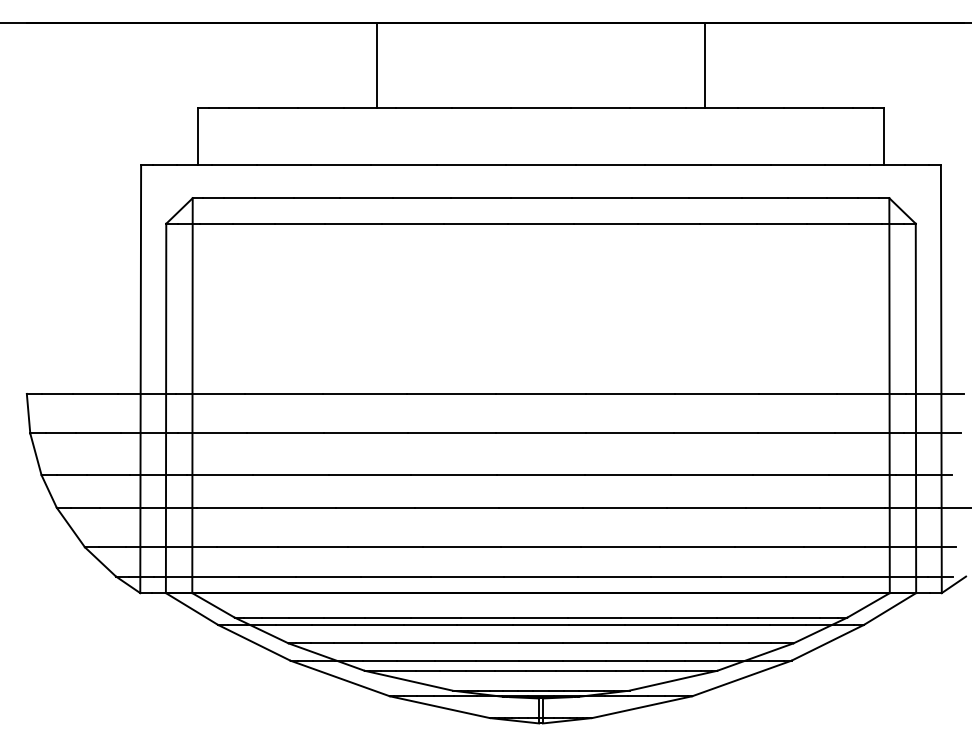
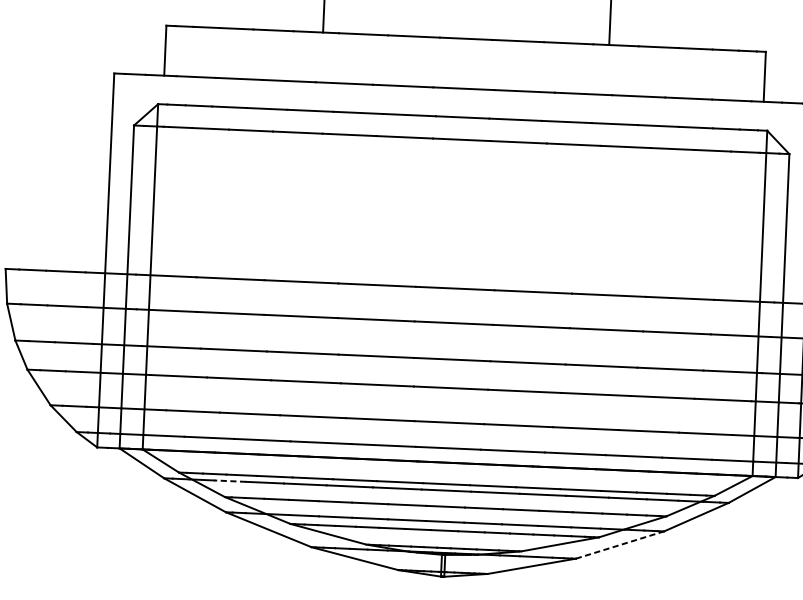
line: (293, 624) -> (230, 480), solid -> dashed
line: (741, 678) -> (619, 545), solid -> dashed

